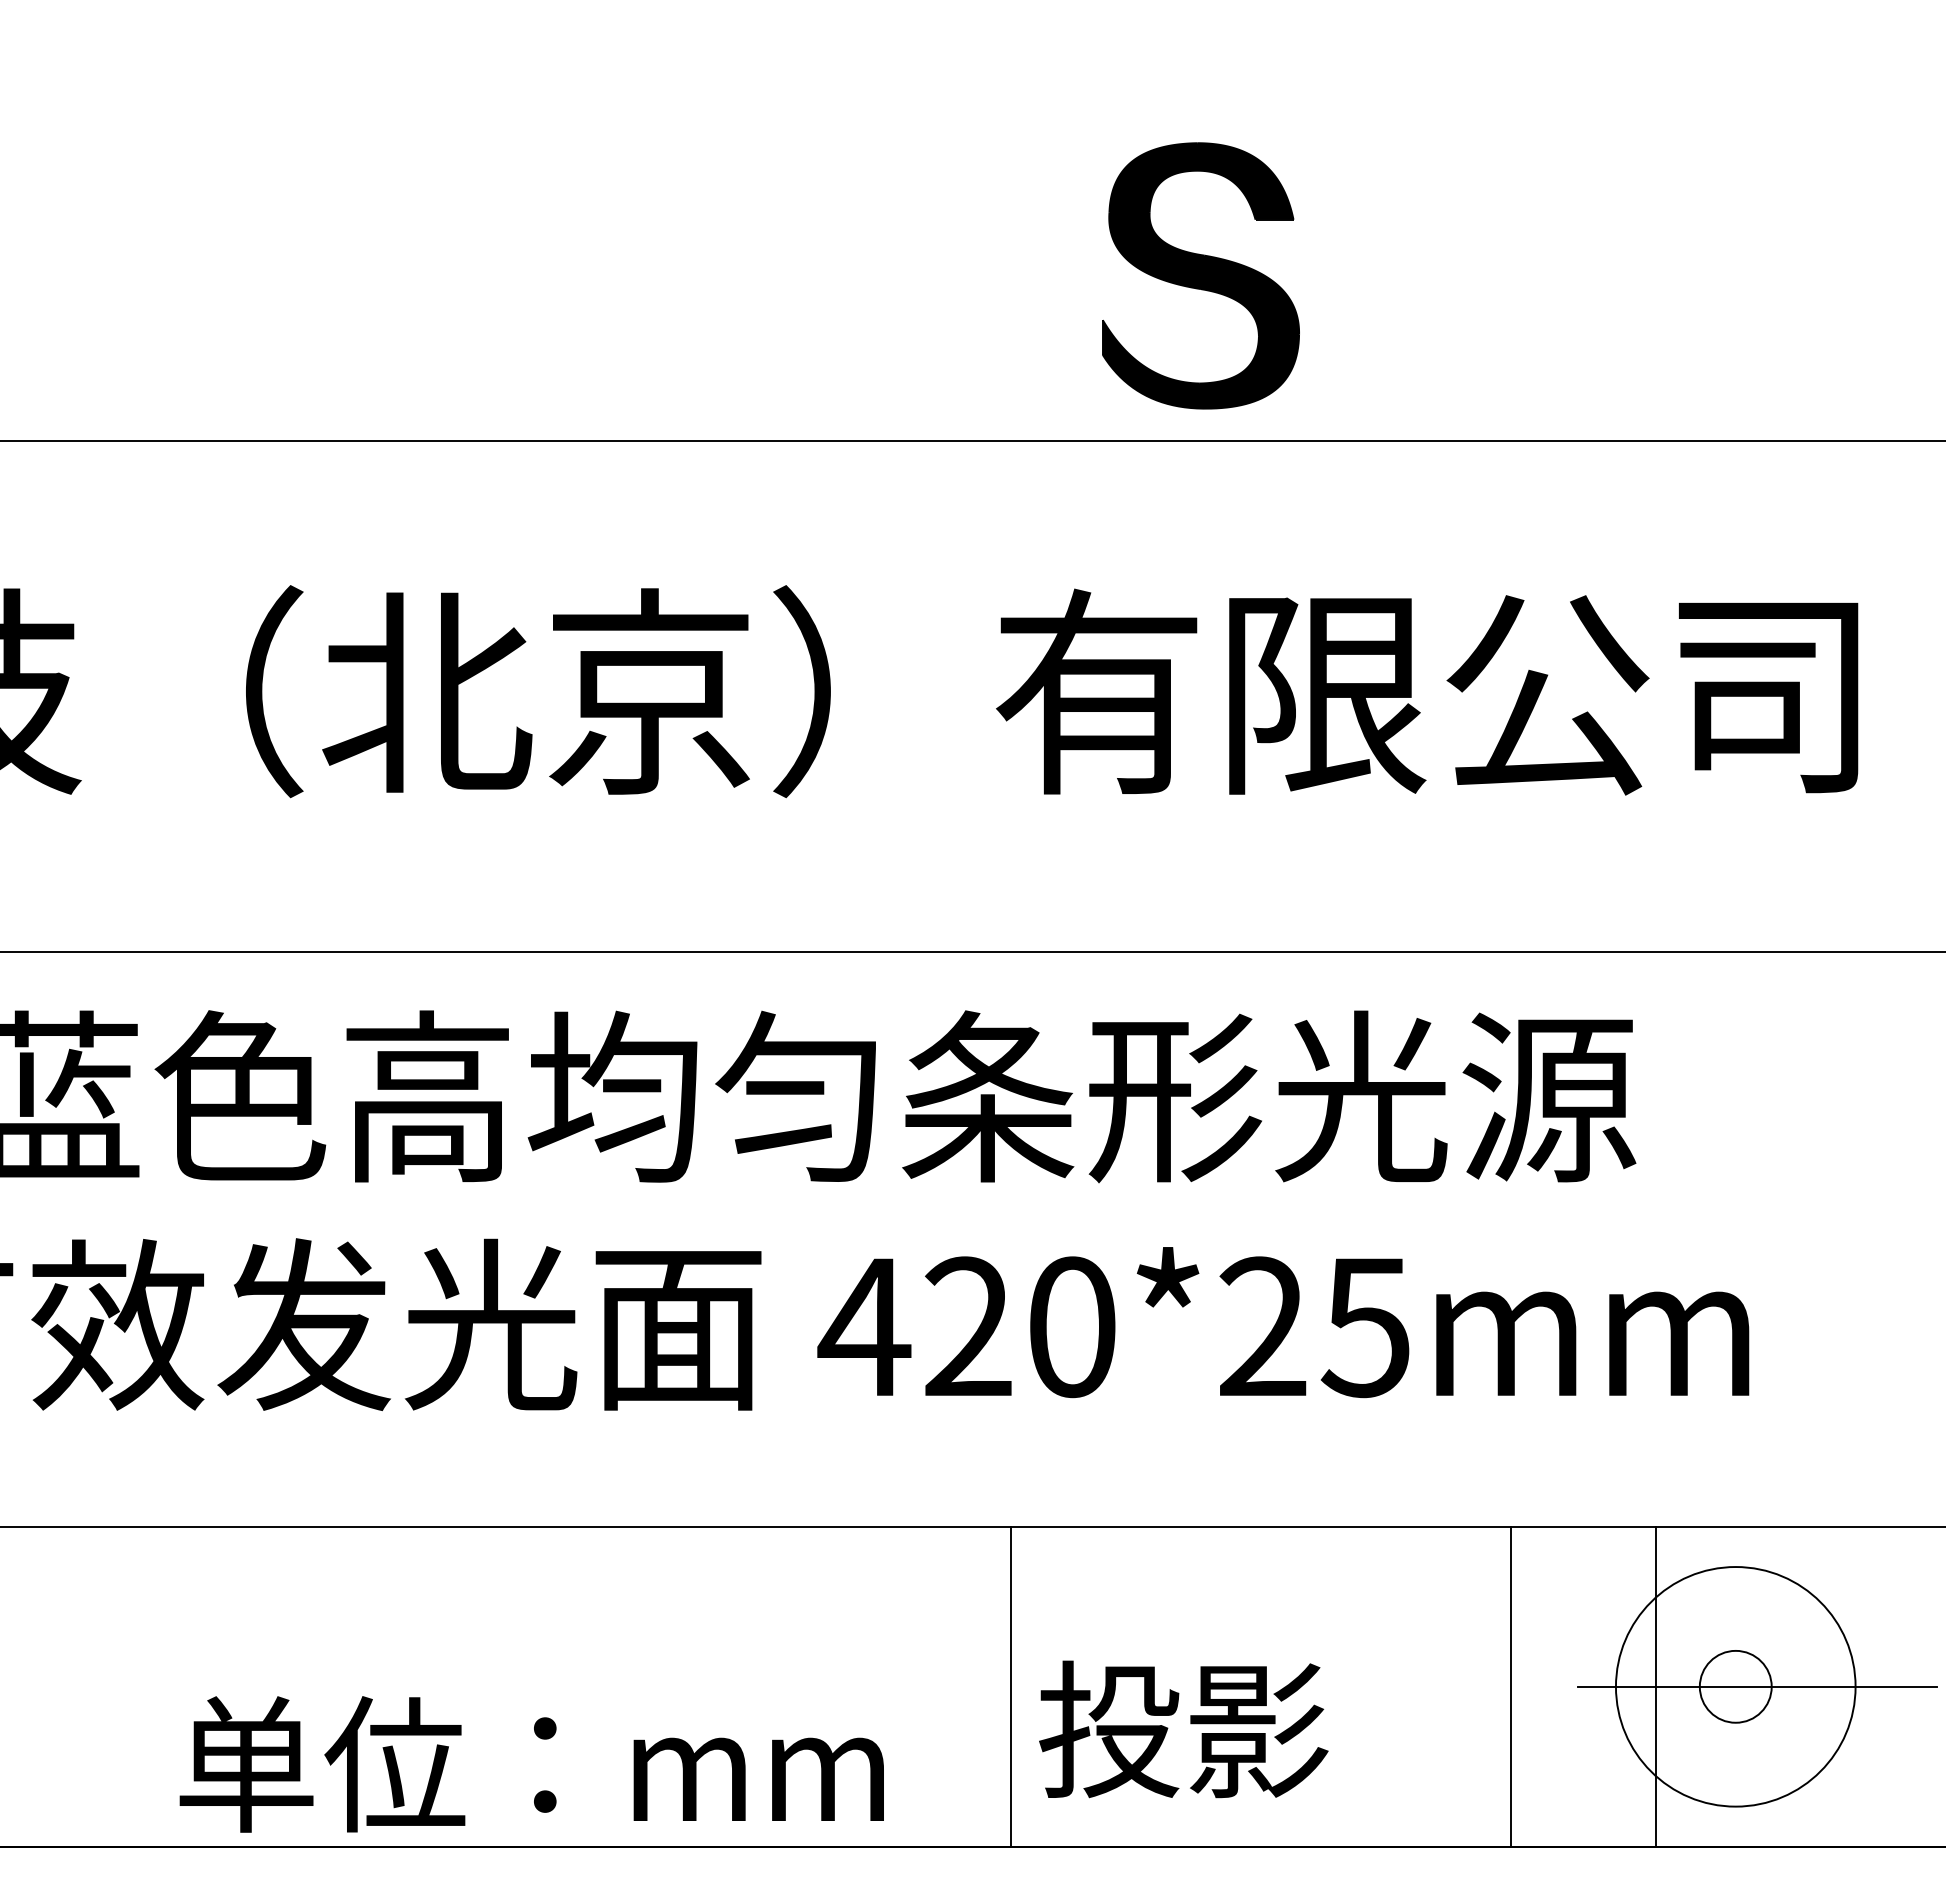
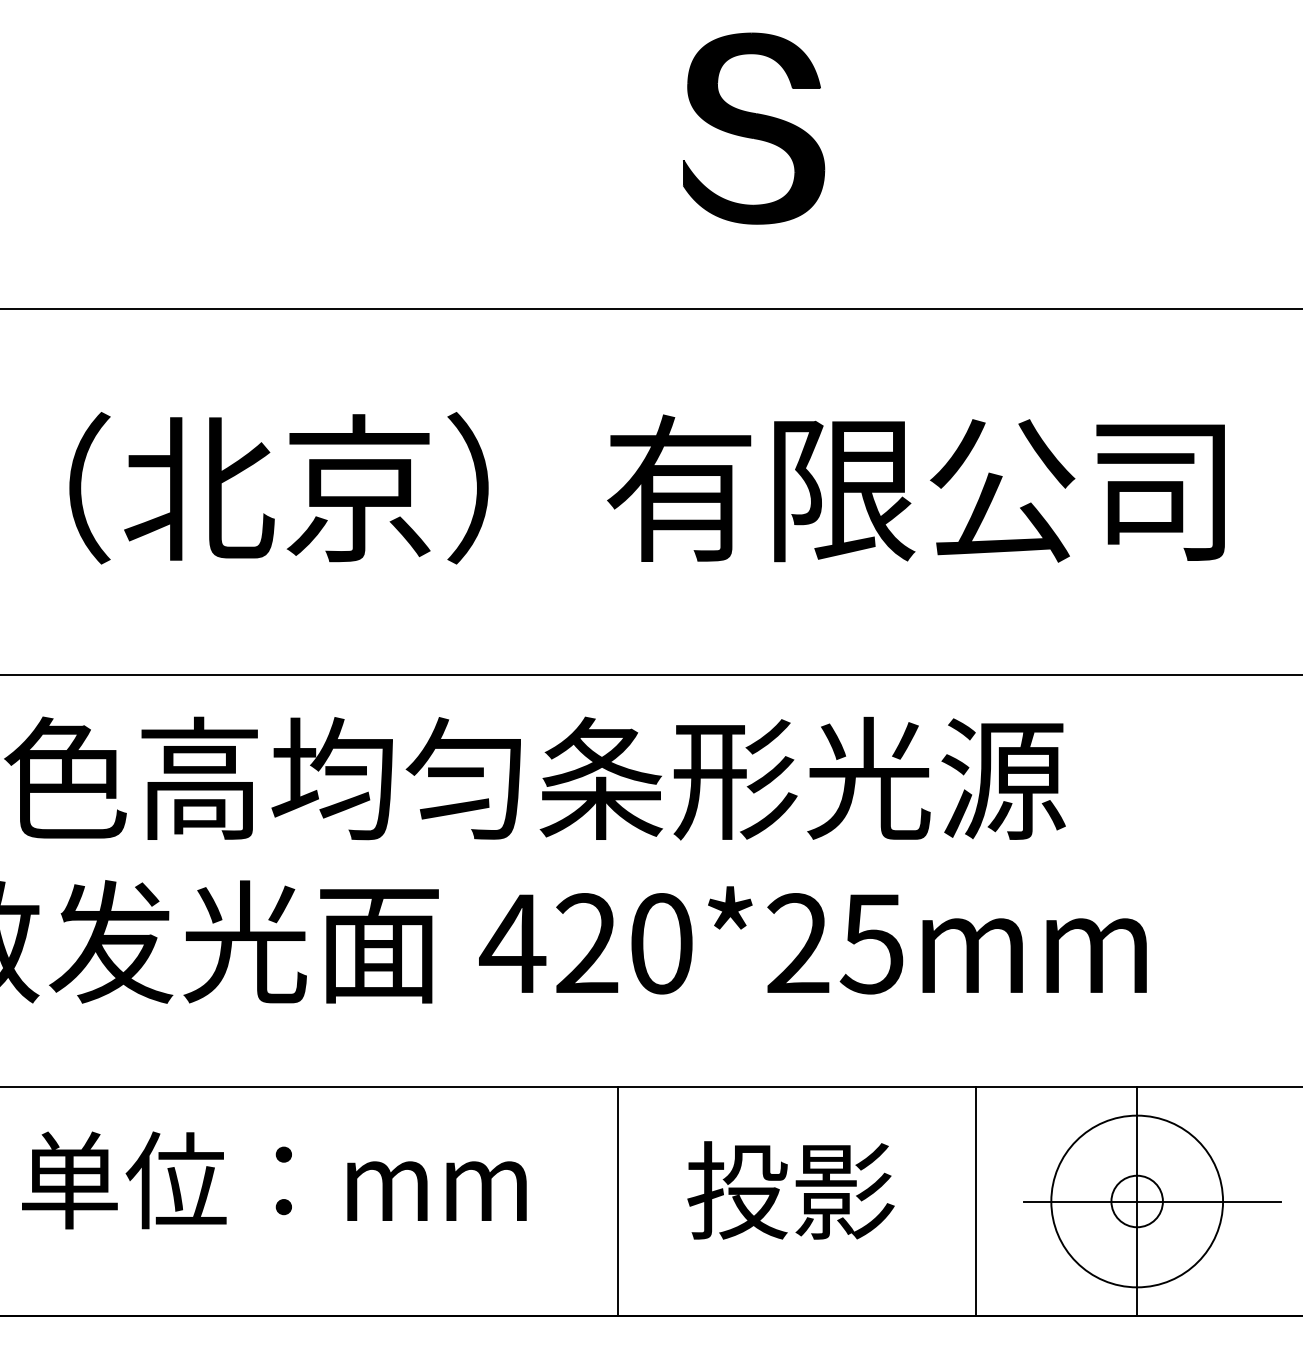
part: (1200, 275) -> (753, 128), moved
line: (1655, 1686) -> (1136, 1201), moved
text: (1183, 1729) -> (790, 1190), moved
text: (531, 1764) -> (274, 1180), moved

